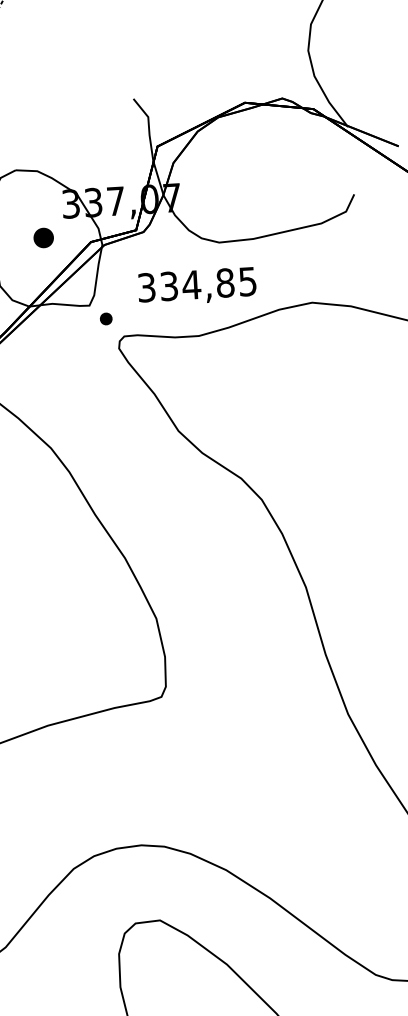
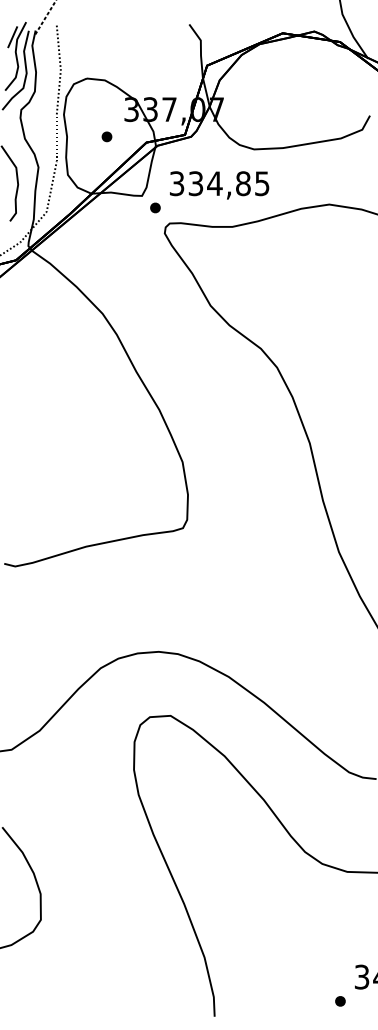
part: (43, 237) -> (106, 136), size x0.62
text: (197, 286) -> (219, 185), moved

